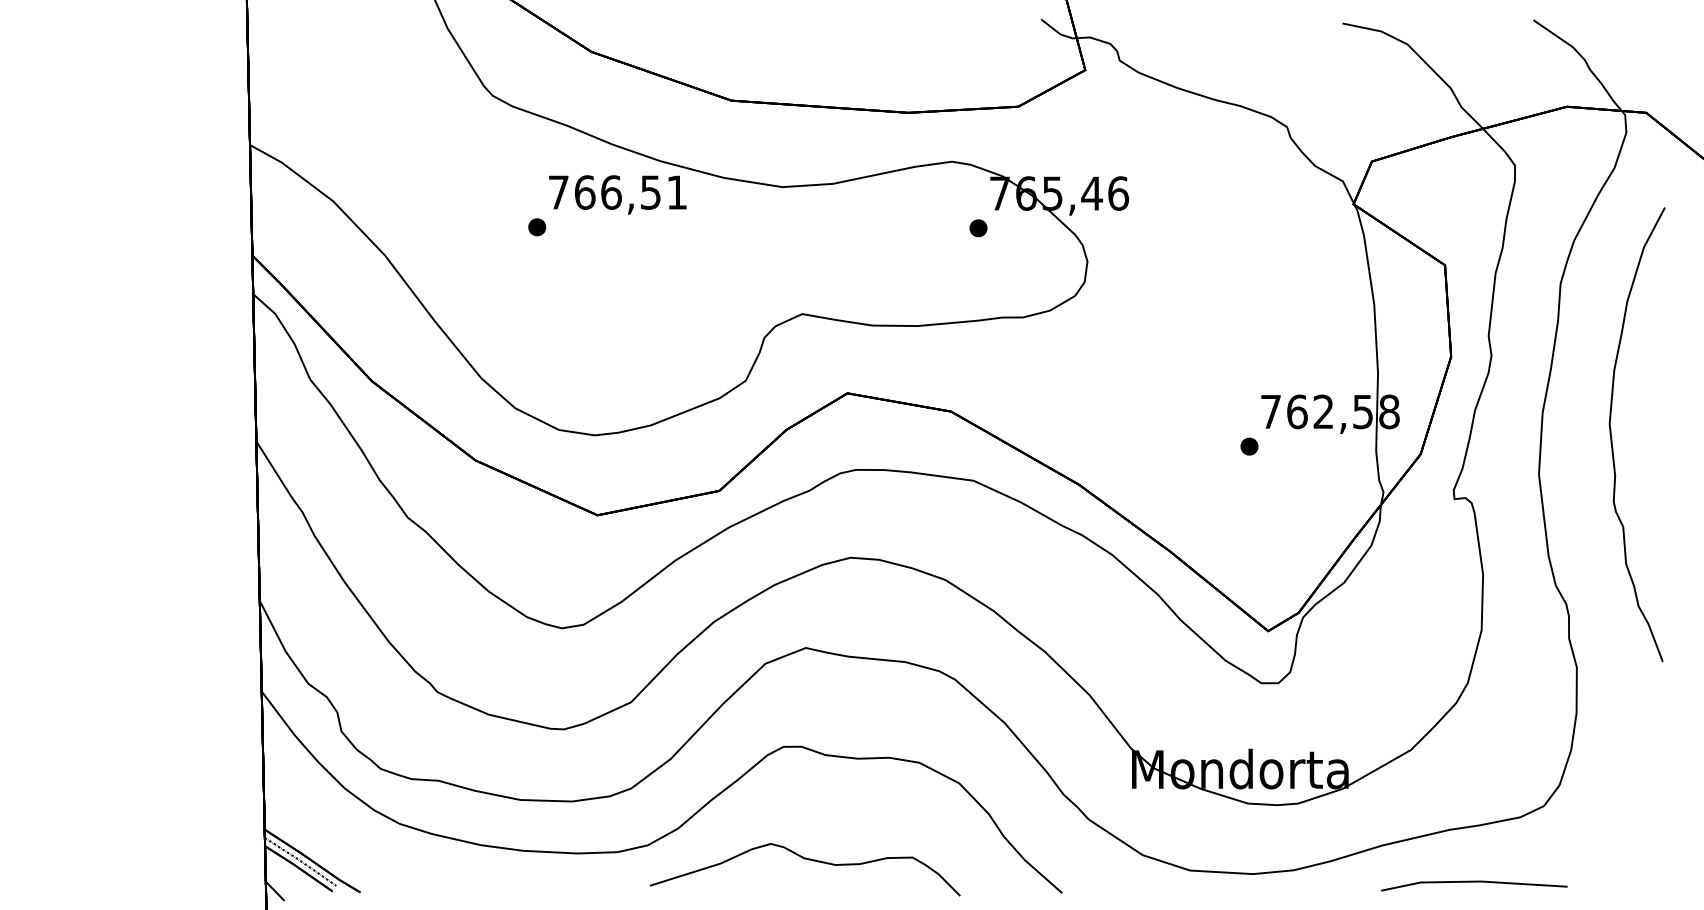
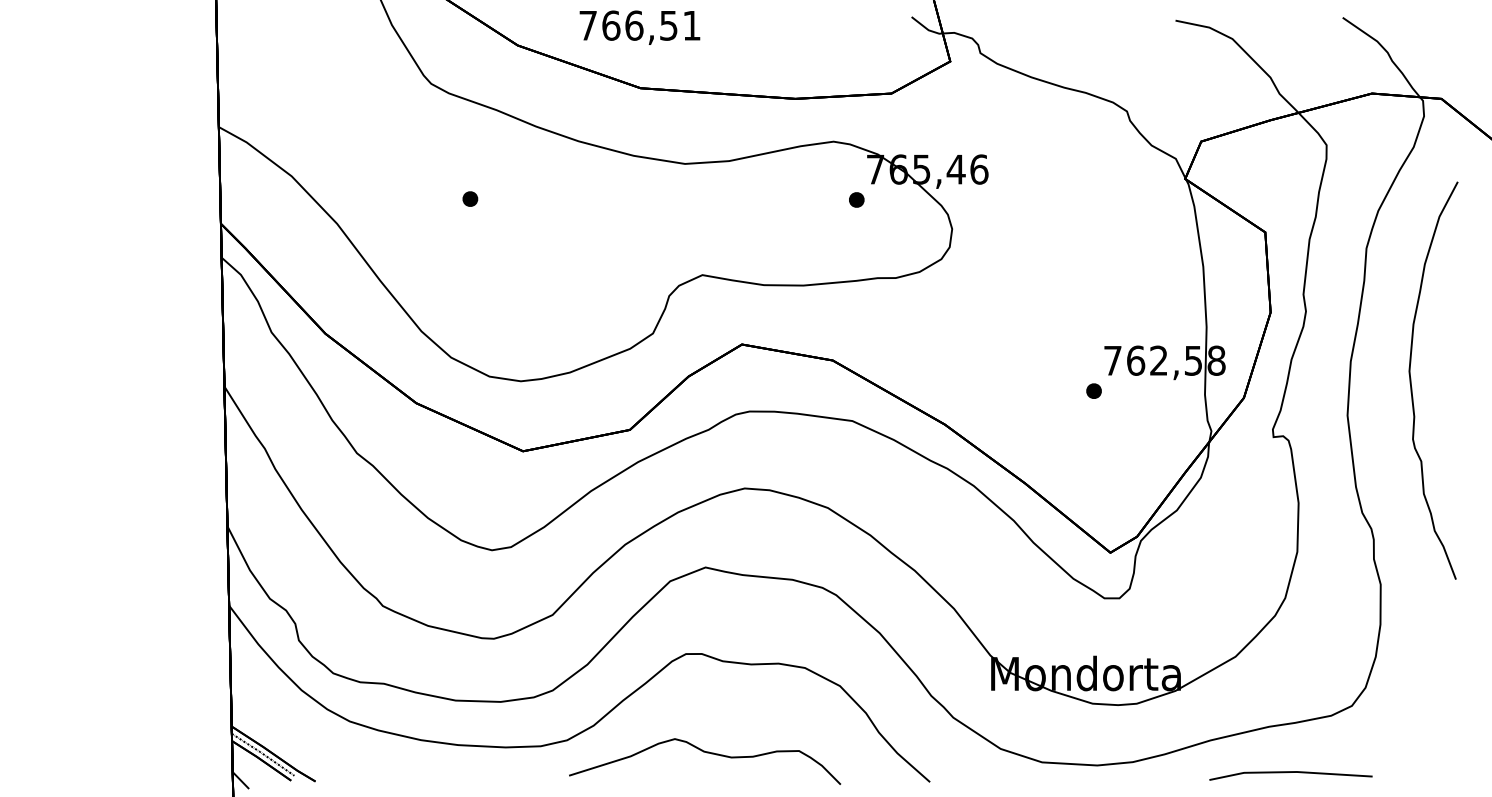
text: (617, 194) -> (639, 27), moved

